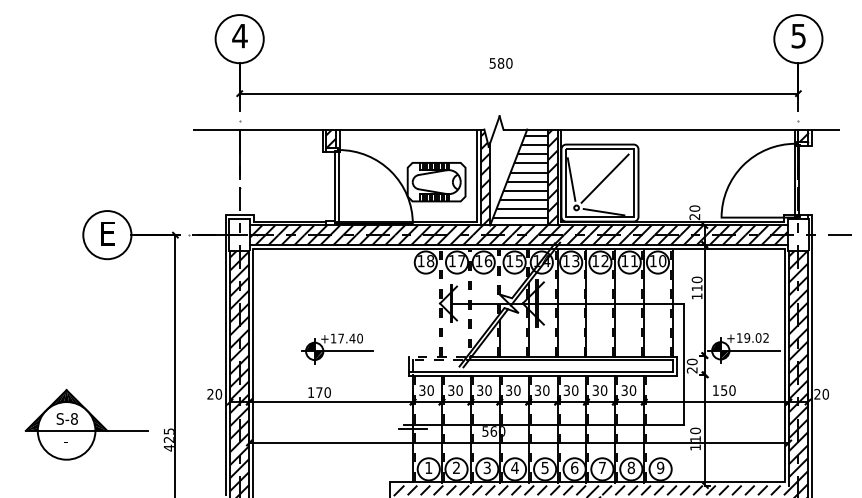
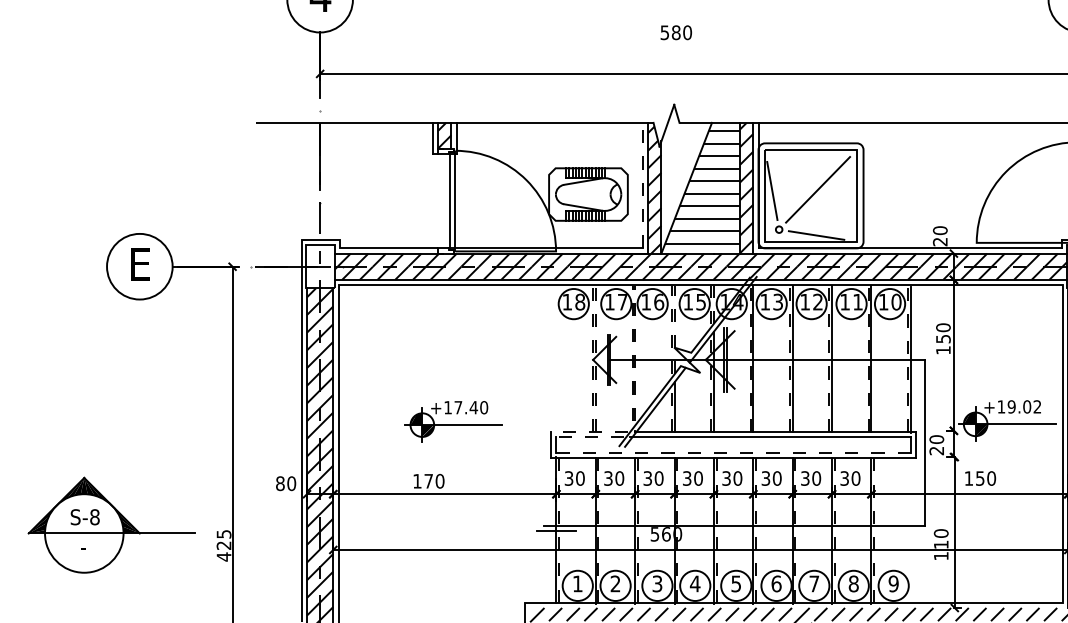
line: (476, 175) -> (642, 185), solid -> dashed
text: (696, 288) -> (942, 339), 110 -> 150
line: (541, 371) -> (731, 452), solid -> dashed
text: (210, 394) -> (280, 483), 20 -> 80

